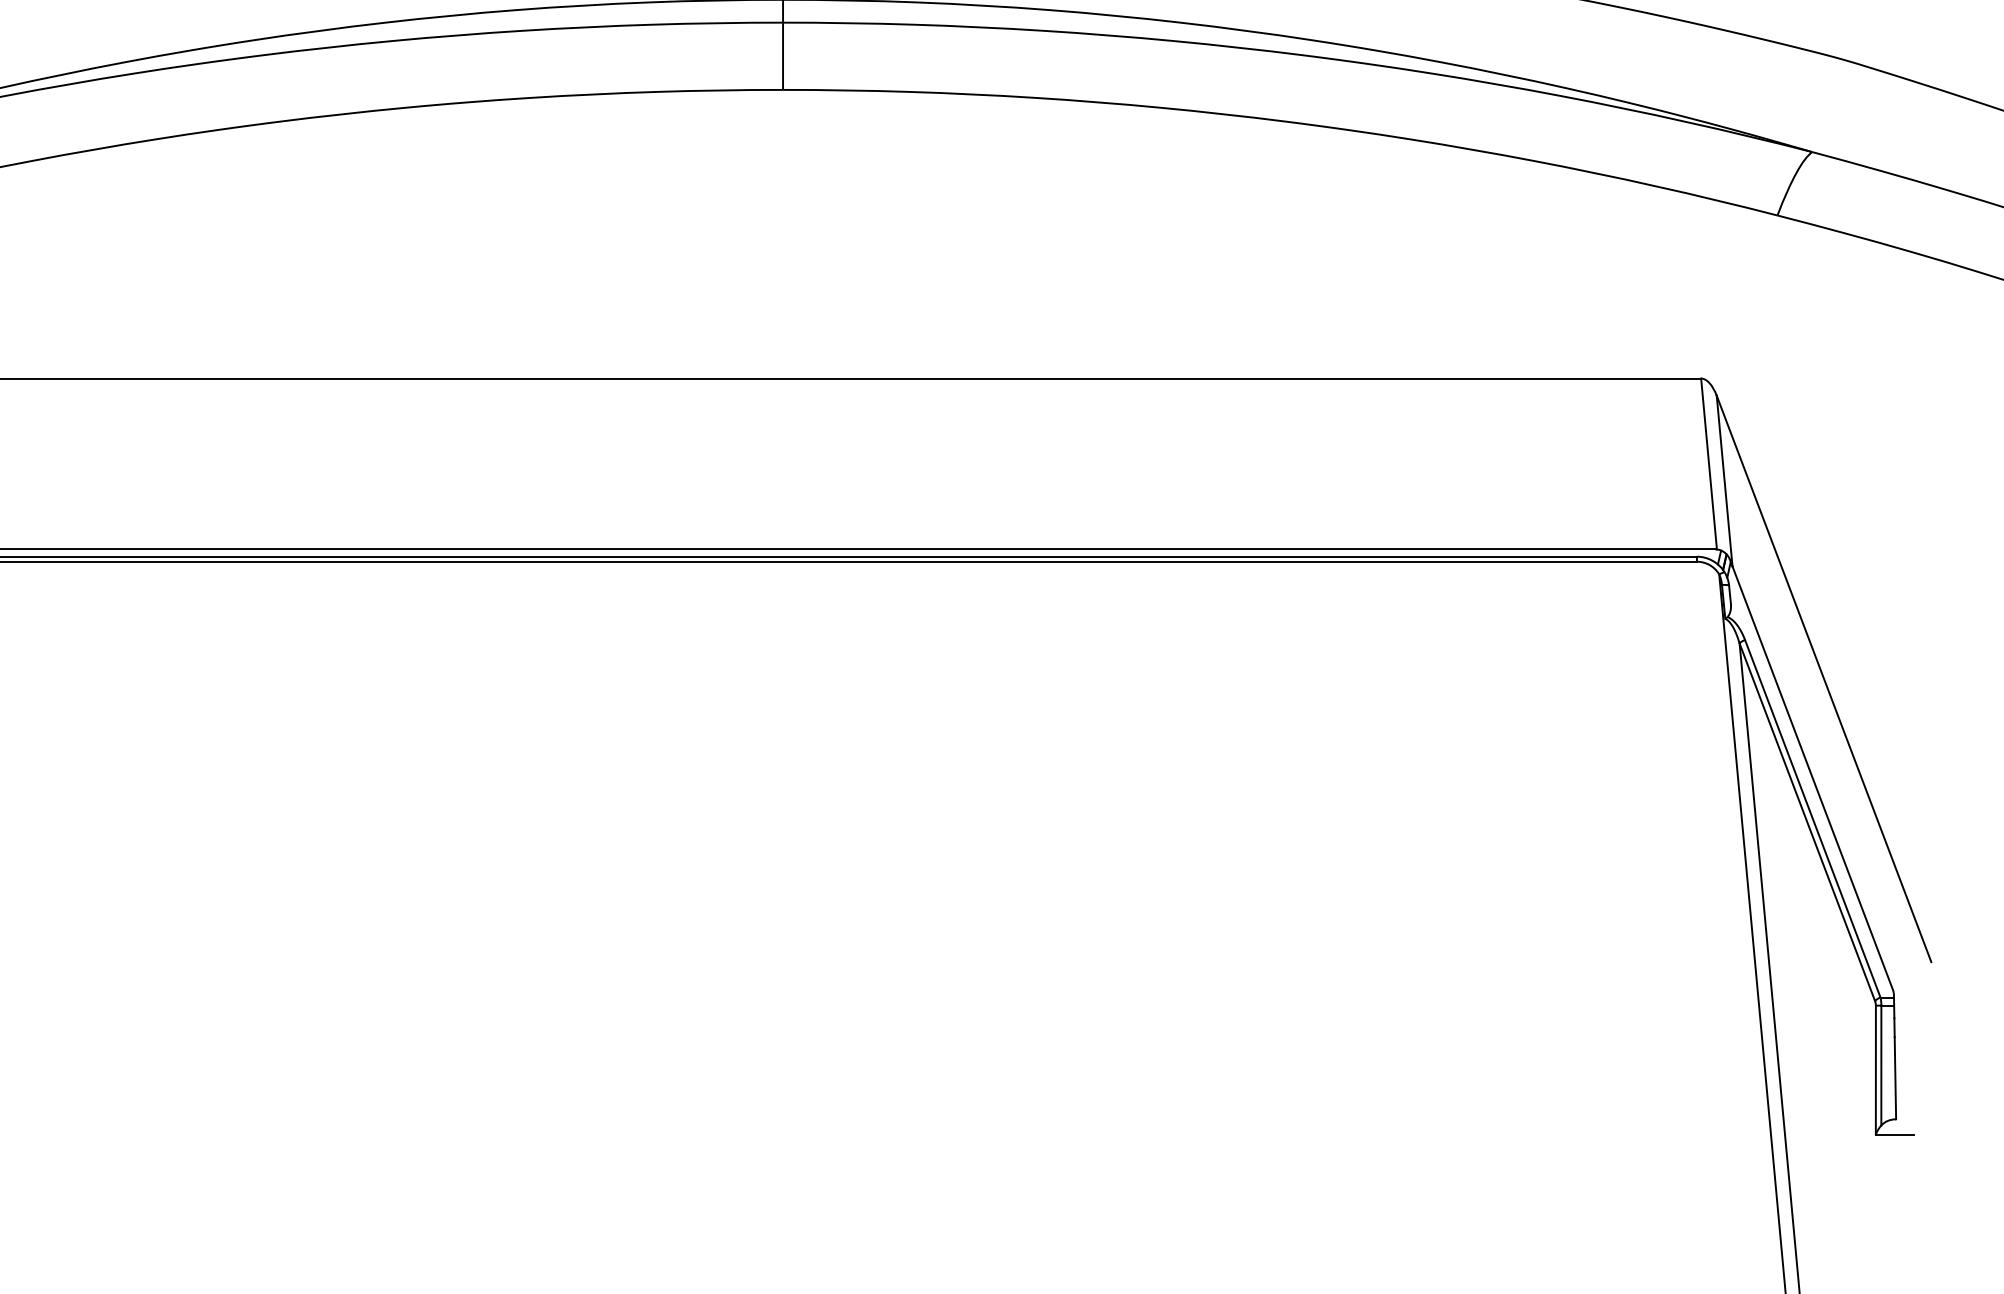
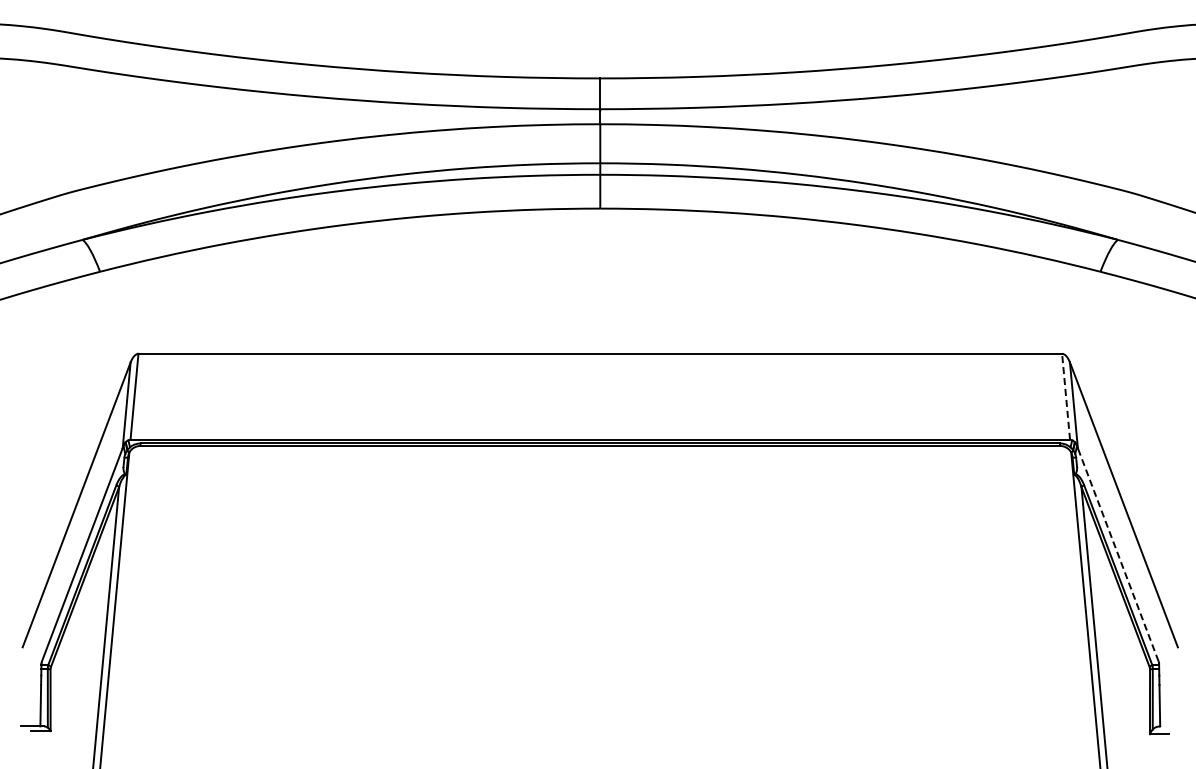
line: (1709, 463) -> (1066, 396), solid -> dashed
line: (1813, 777) -> (1118, 554), solid -> dashed

